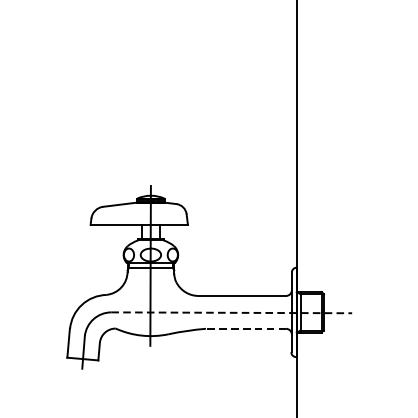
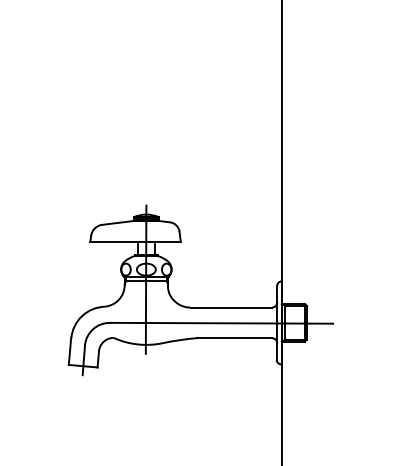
line: (231, 313) -> (221, 323), dashed -> solid
line: (245, 329) -> (234, 338), dashed -> solid

